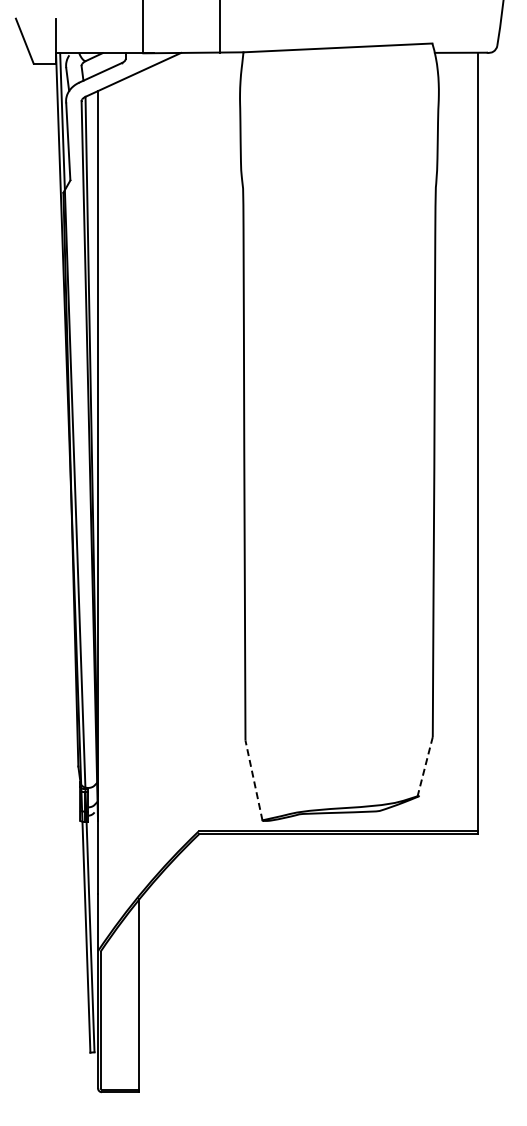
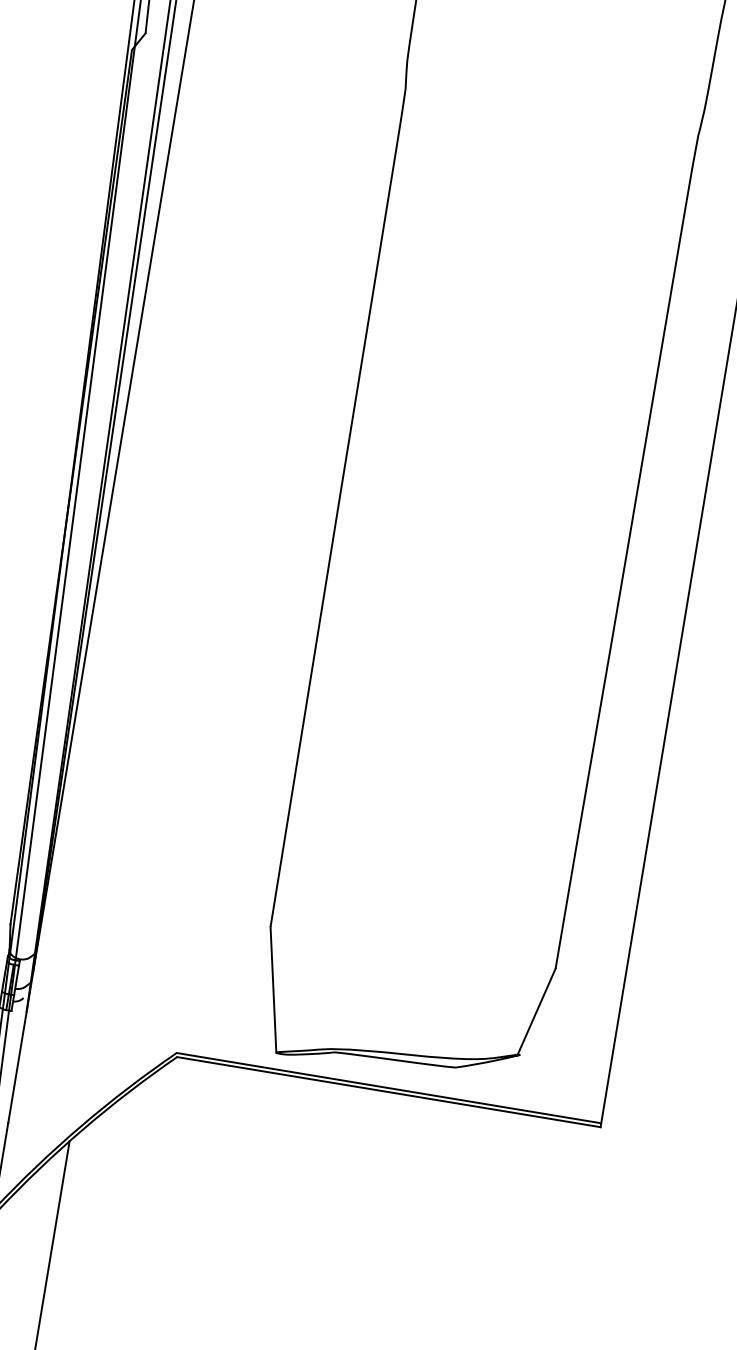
line: (425, 767) -> (536, 1013), dashed -> solid
line: (254, 780) -> (274, 989), dashed -> solid

